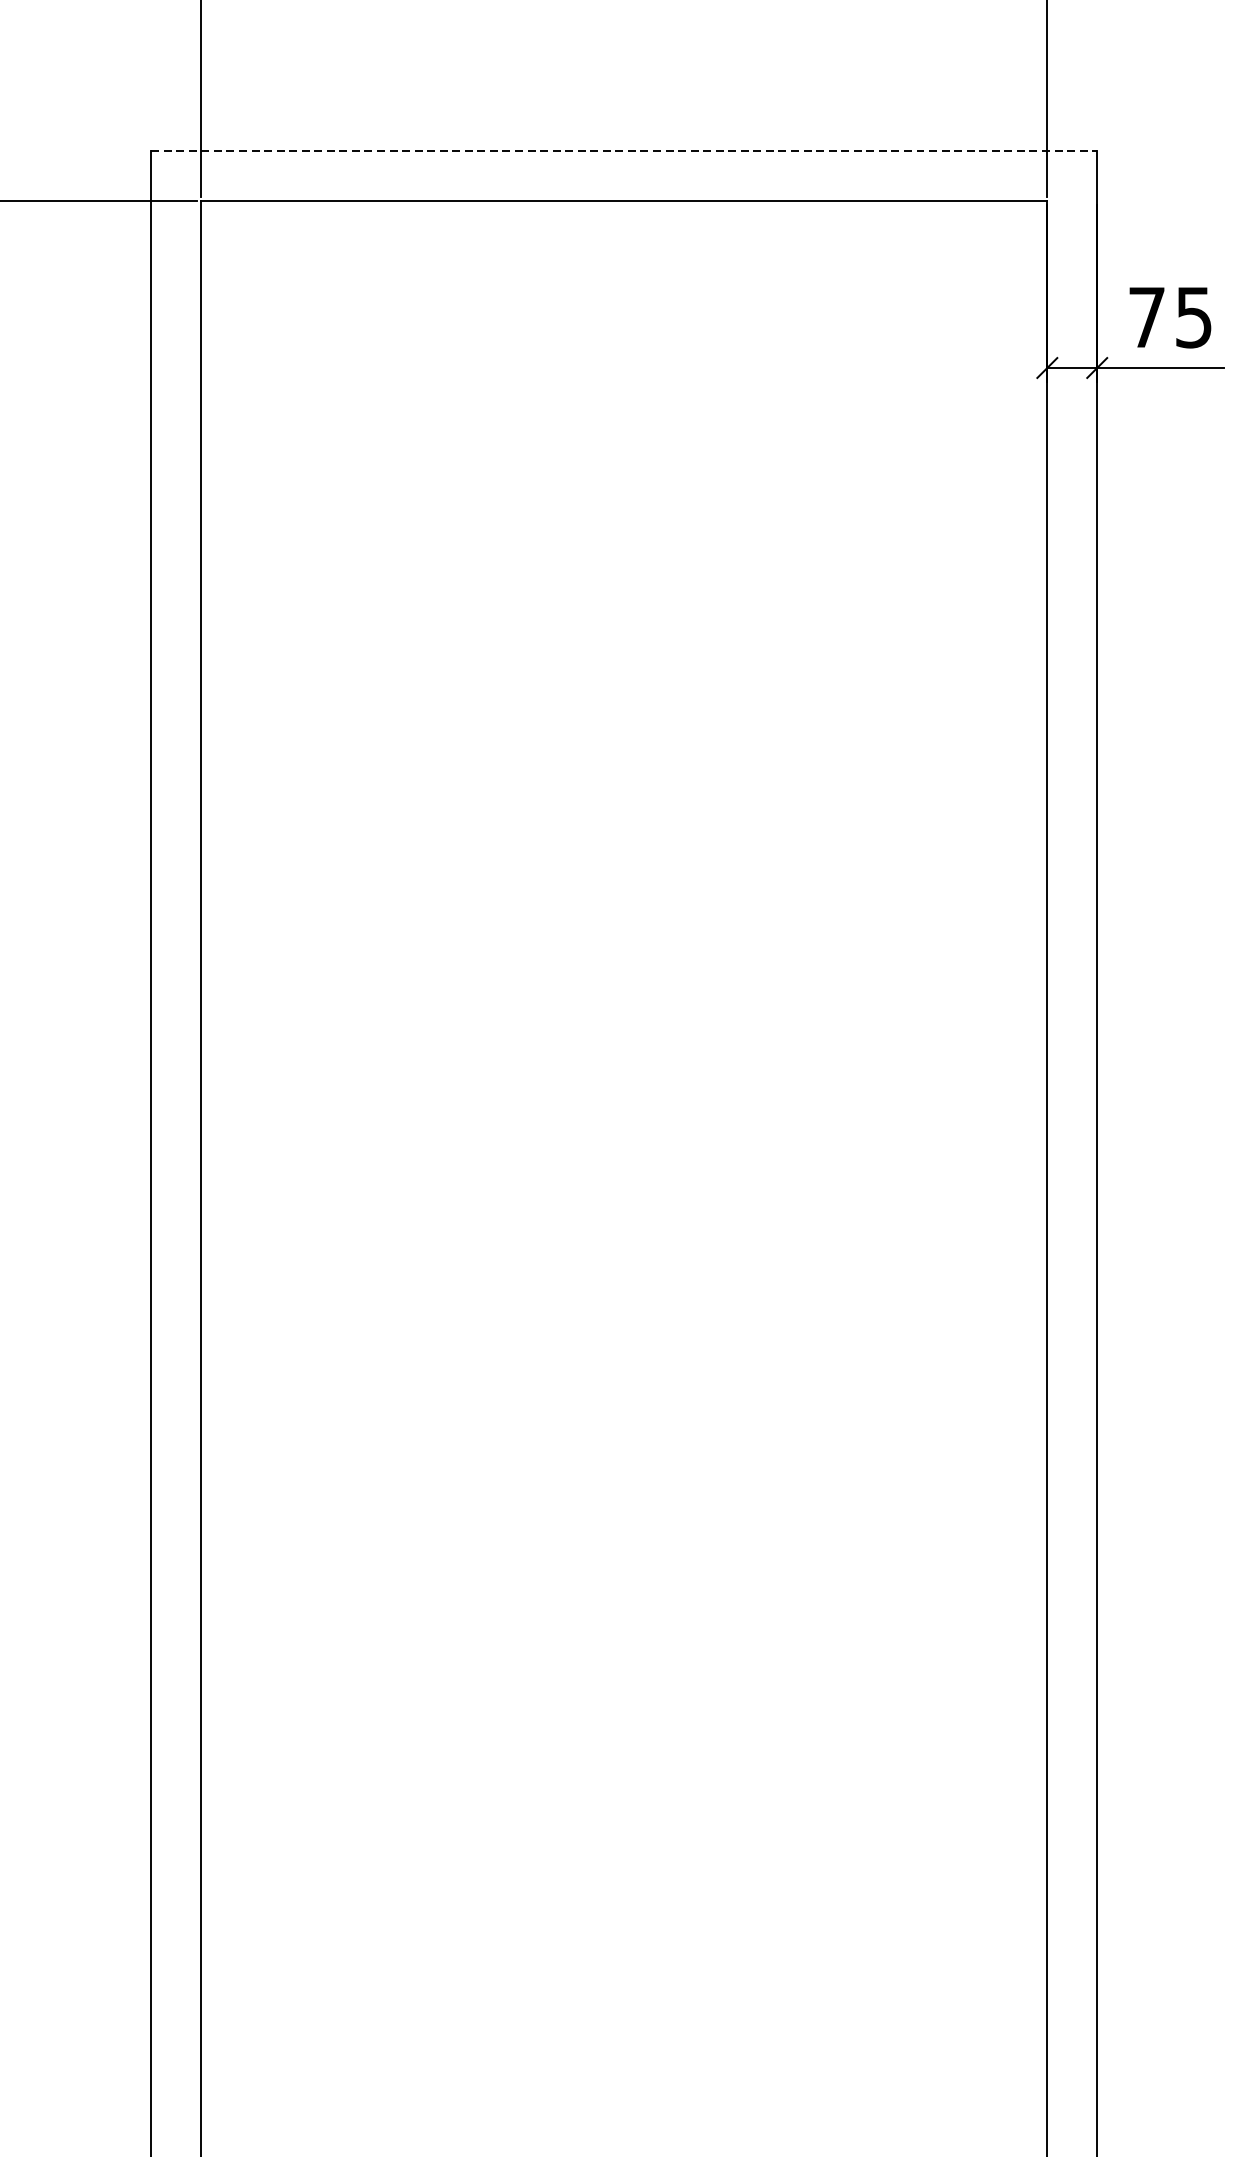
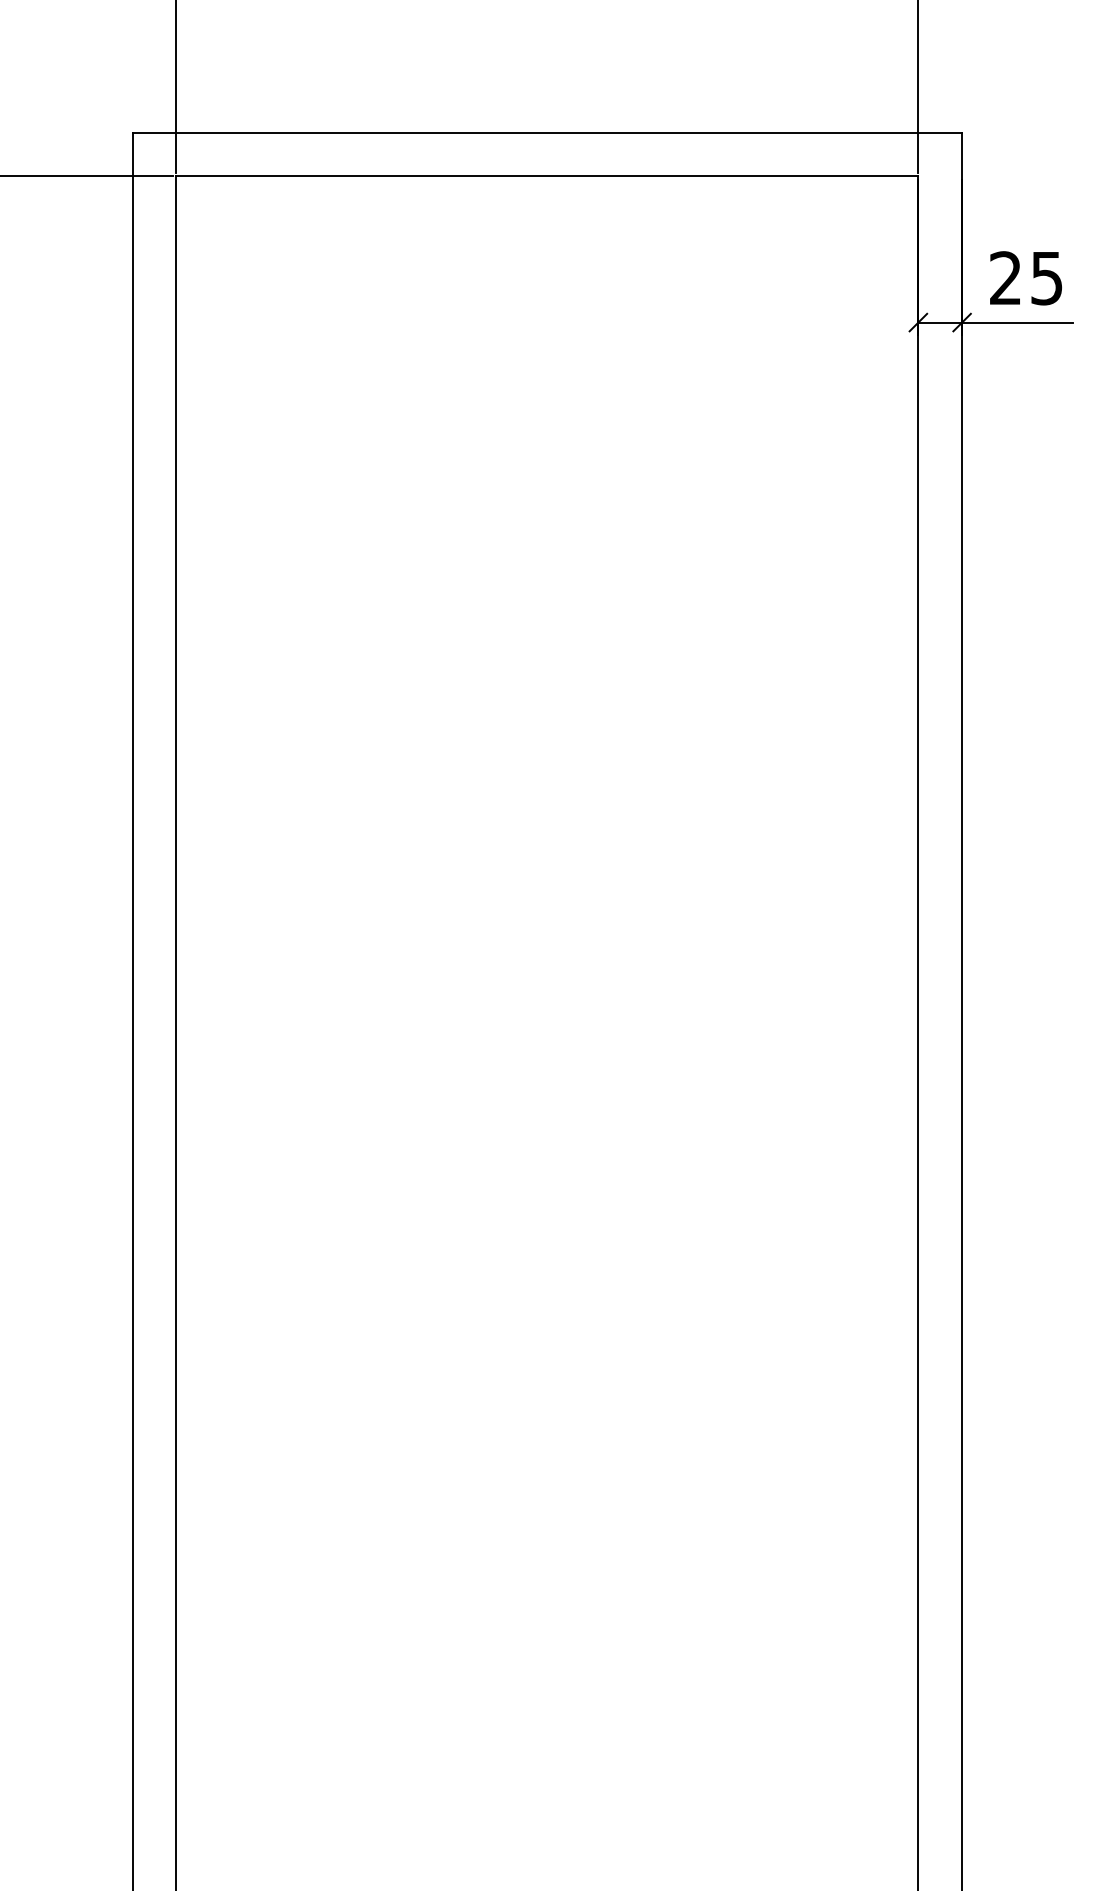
line: (624, 151) -> (547, 132), dashed -> solid
text: (1146, 316) -> (1005, 277), 75 -> 25

